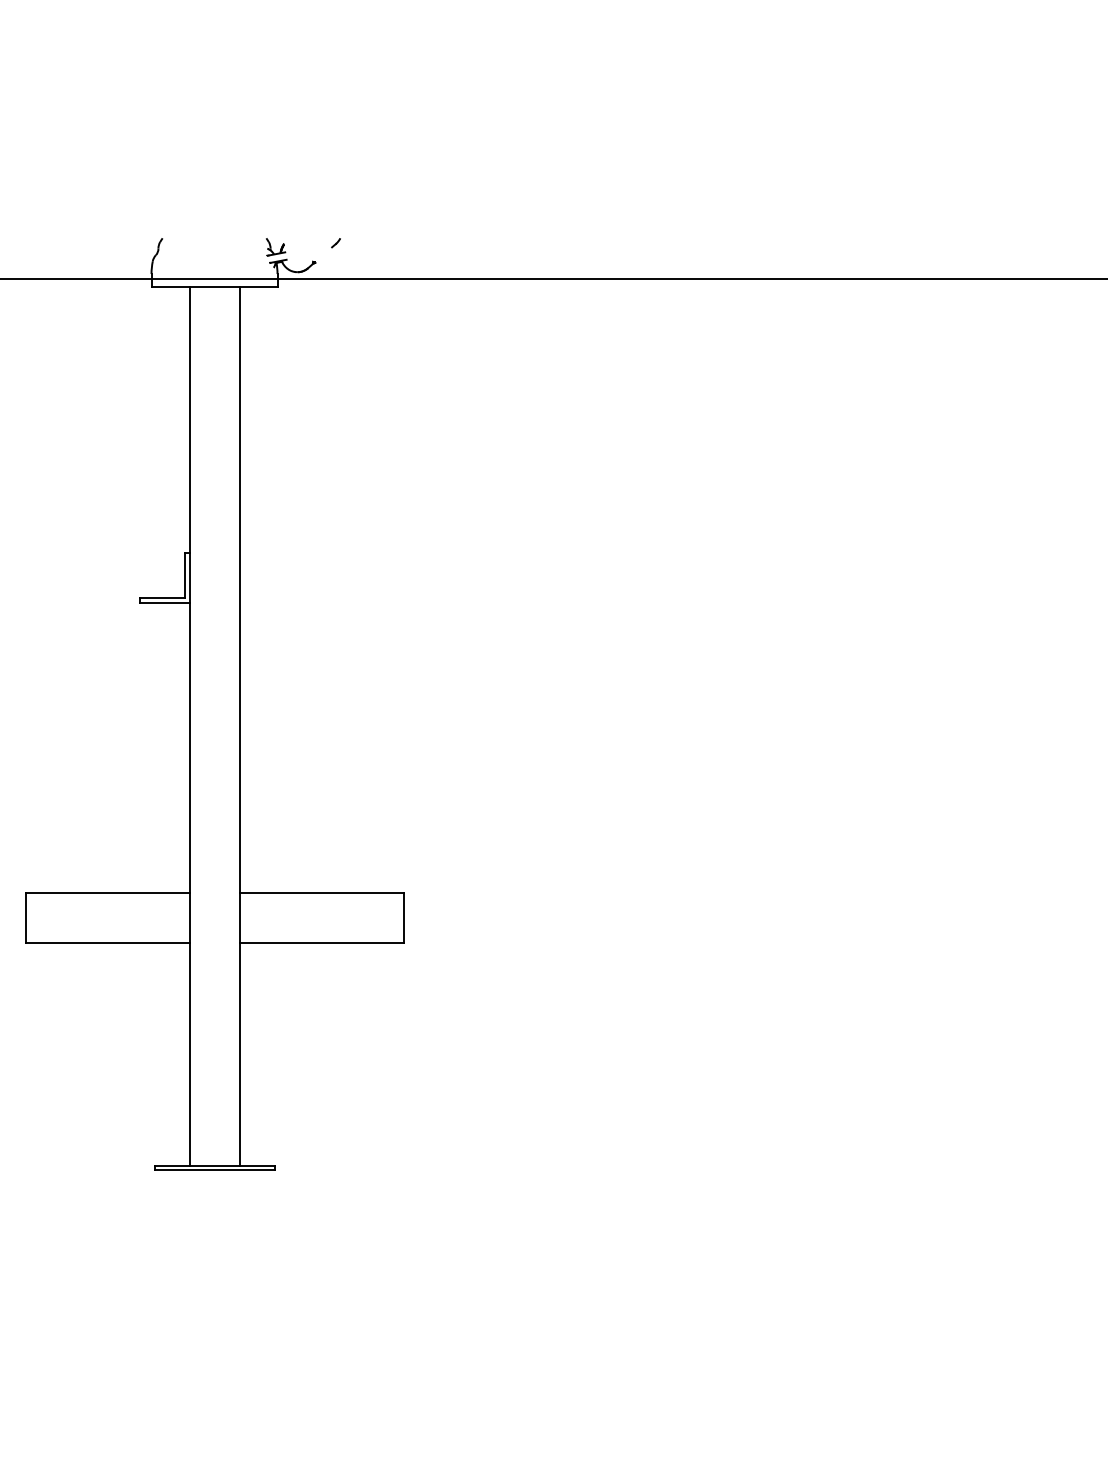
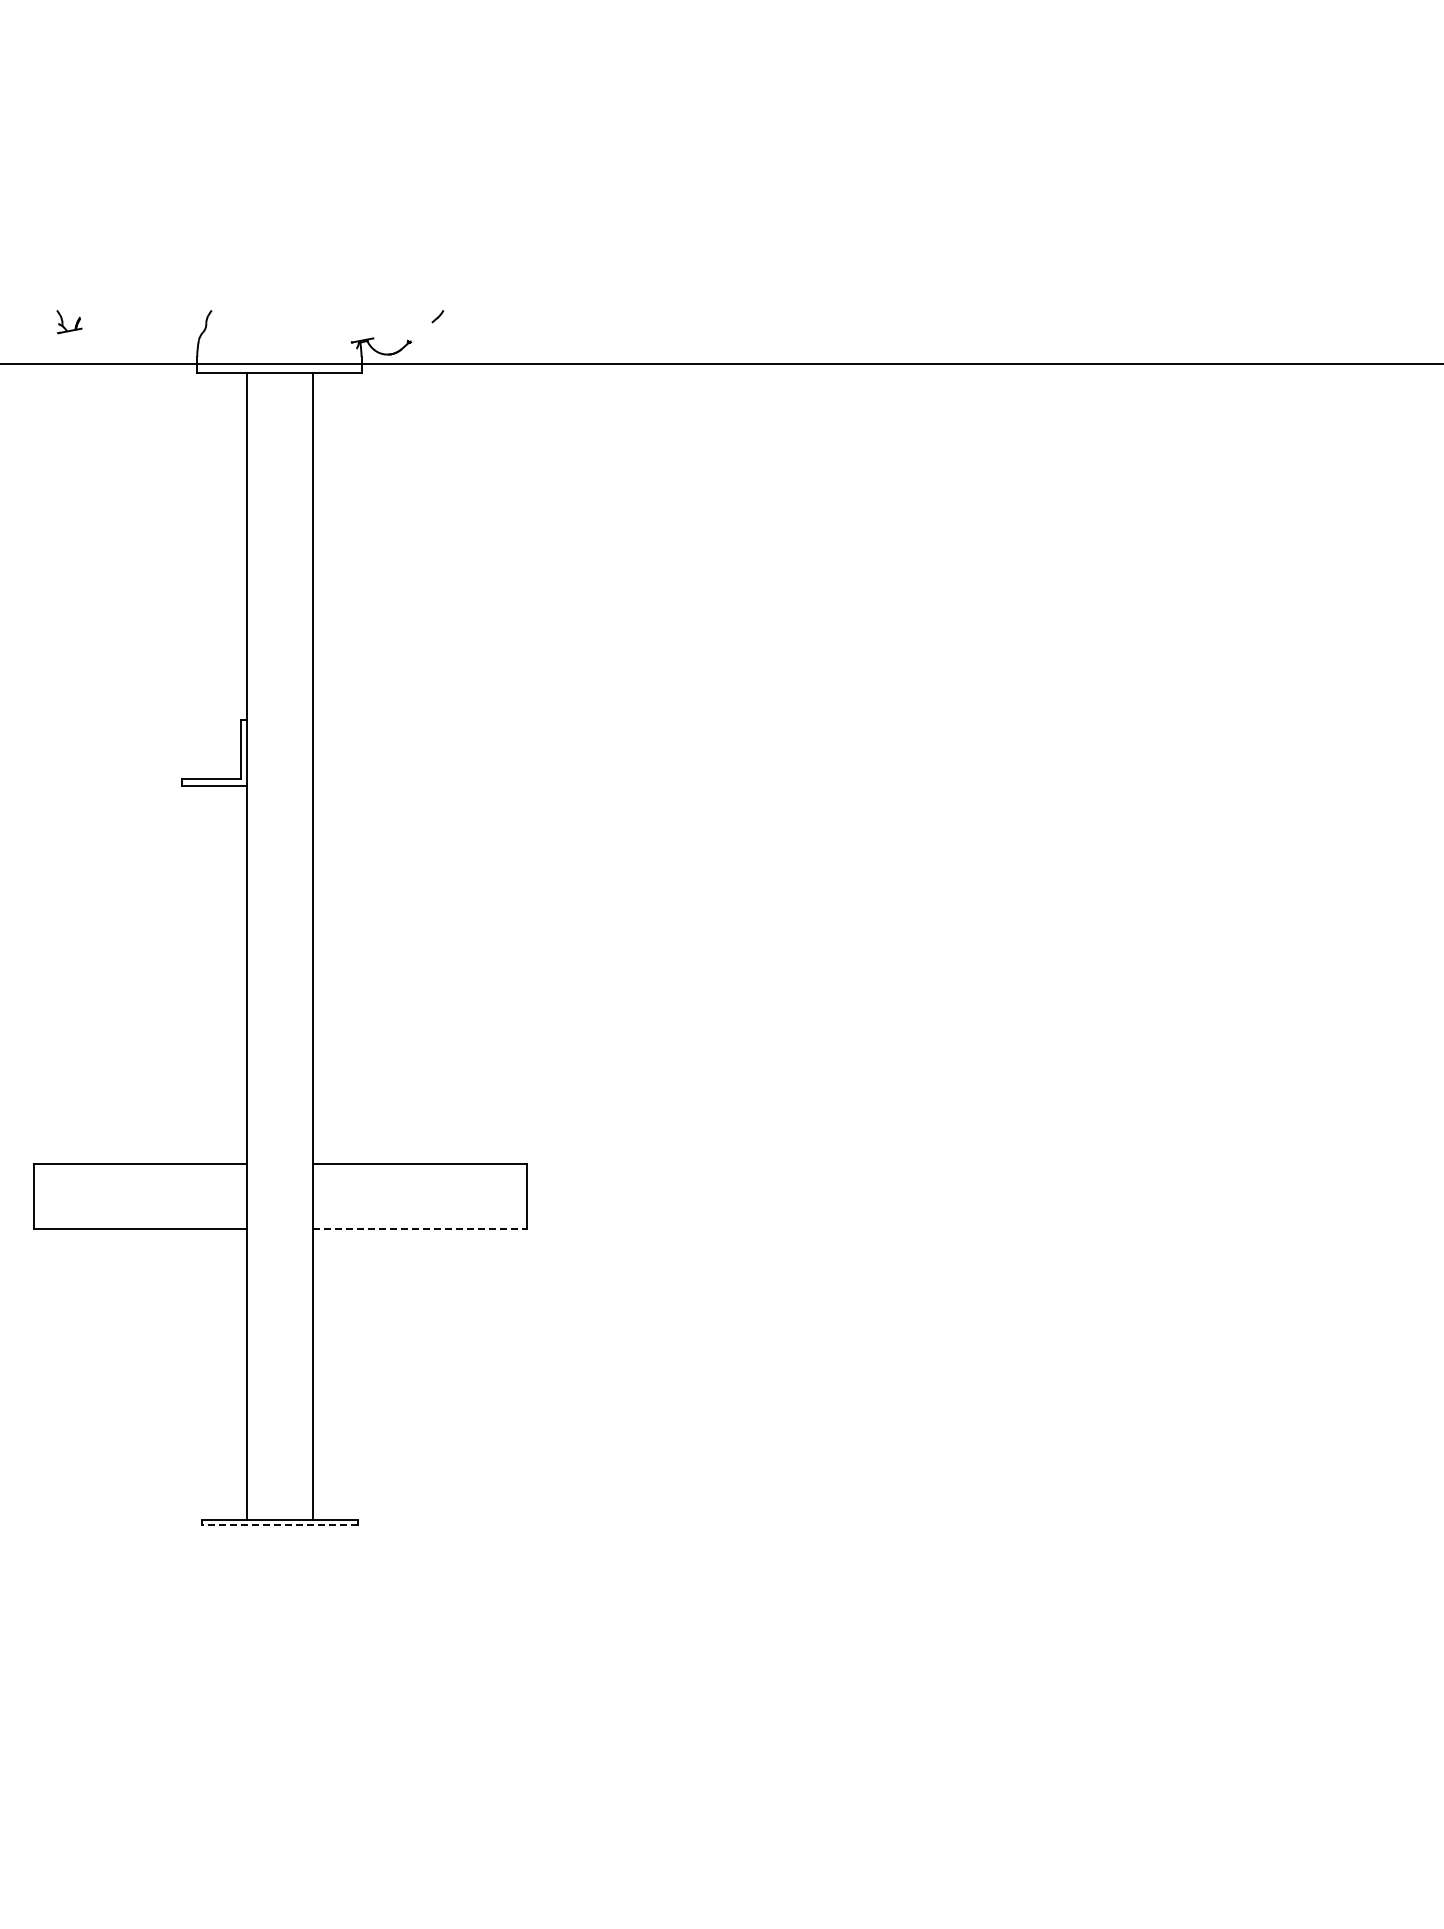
part: (275, 247) -> (69, 322), moved
line: (321, 943) -> (419, 1229), solid -> dashed
line: (214, 1170) -> (279, 1525), solid -> dashed

